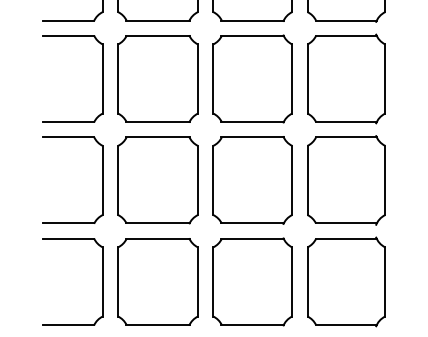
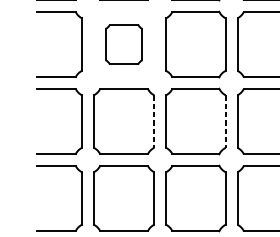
part: (157, 78) -> (123, 44), size x0.6
line: (197, 180) -> (153, 121), solid -> dashed
line: (292, 180) -> (226, 121), solid -> dashed

